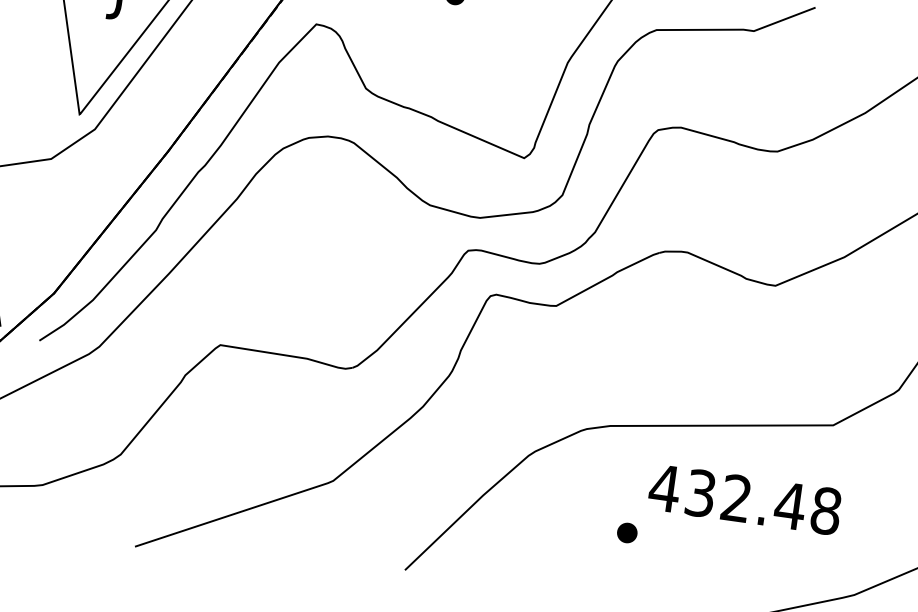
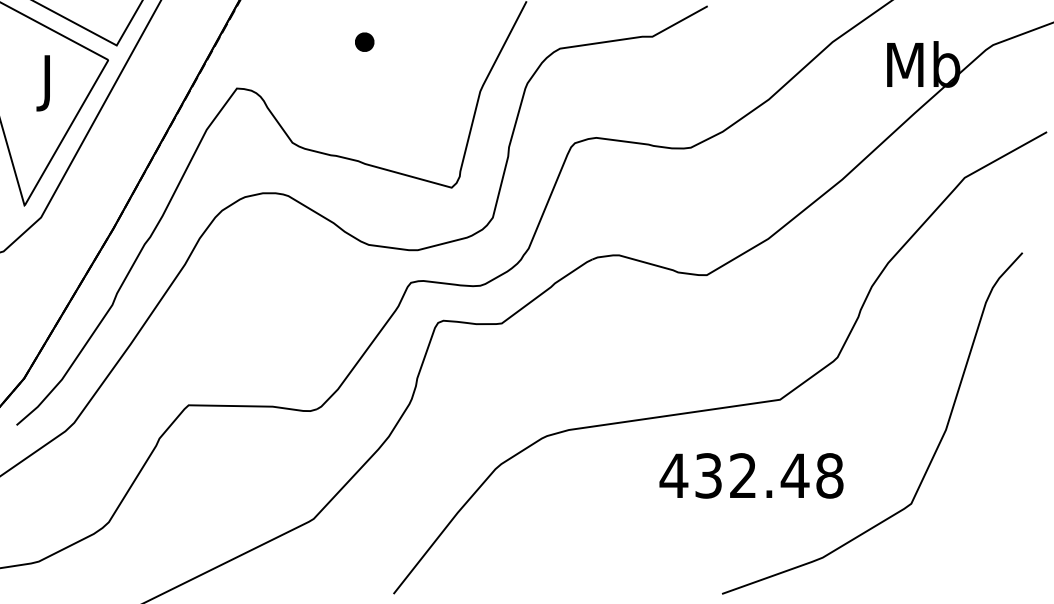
text: (745, 499) -> (751, 475), moved
part: (626, 532) -> (598, 528), removed

